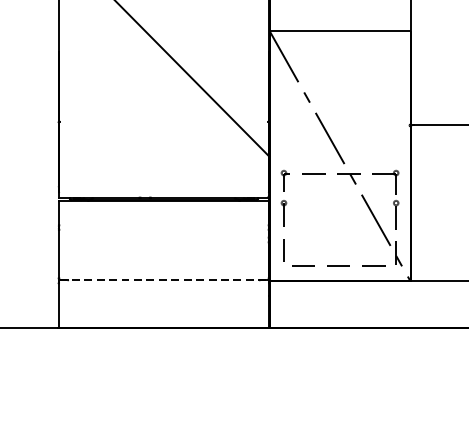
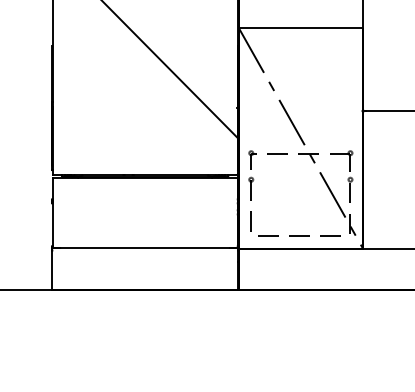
line: (164, 279) -> (145, 247), dashed -> solid

